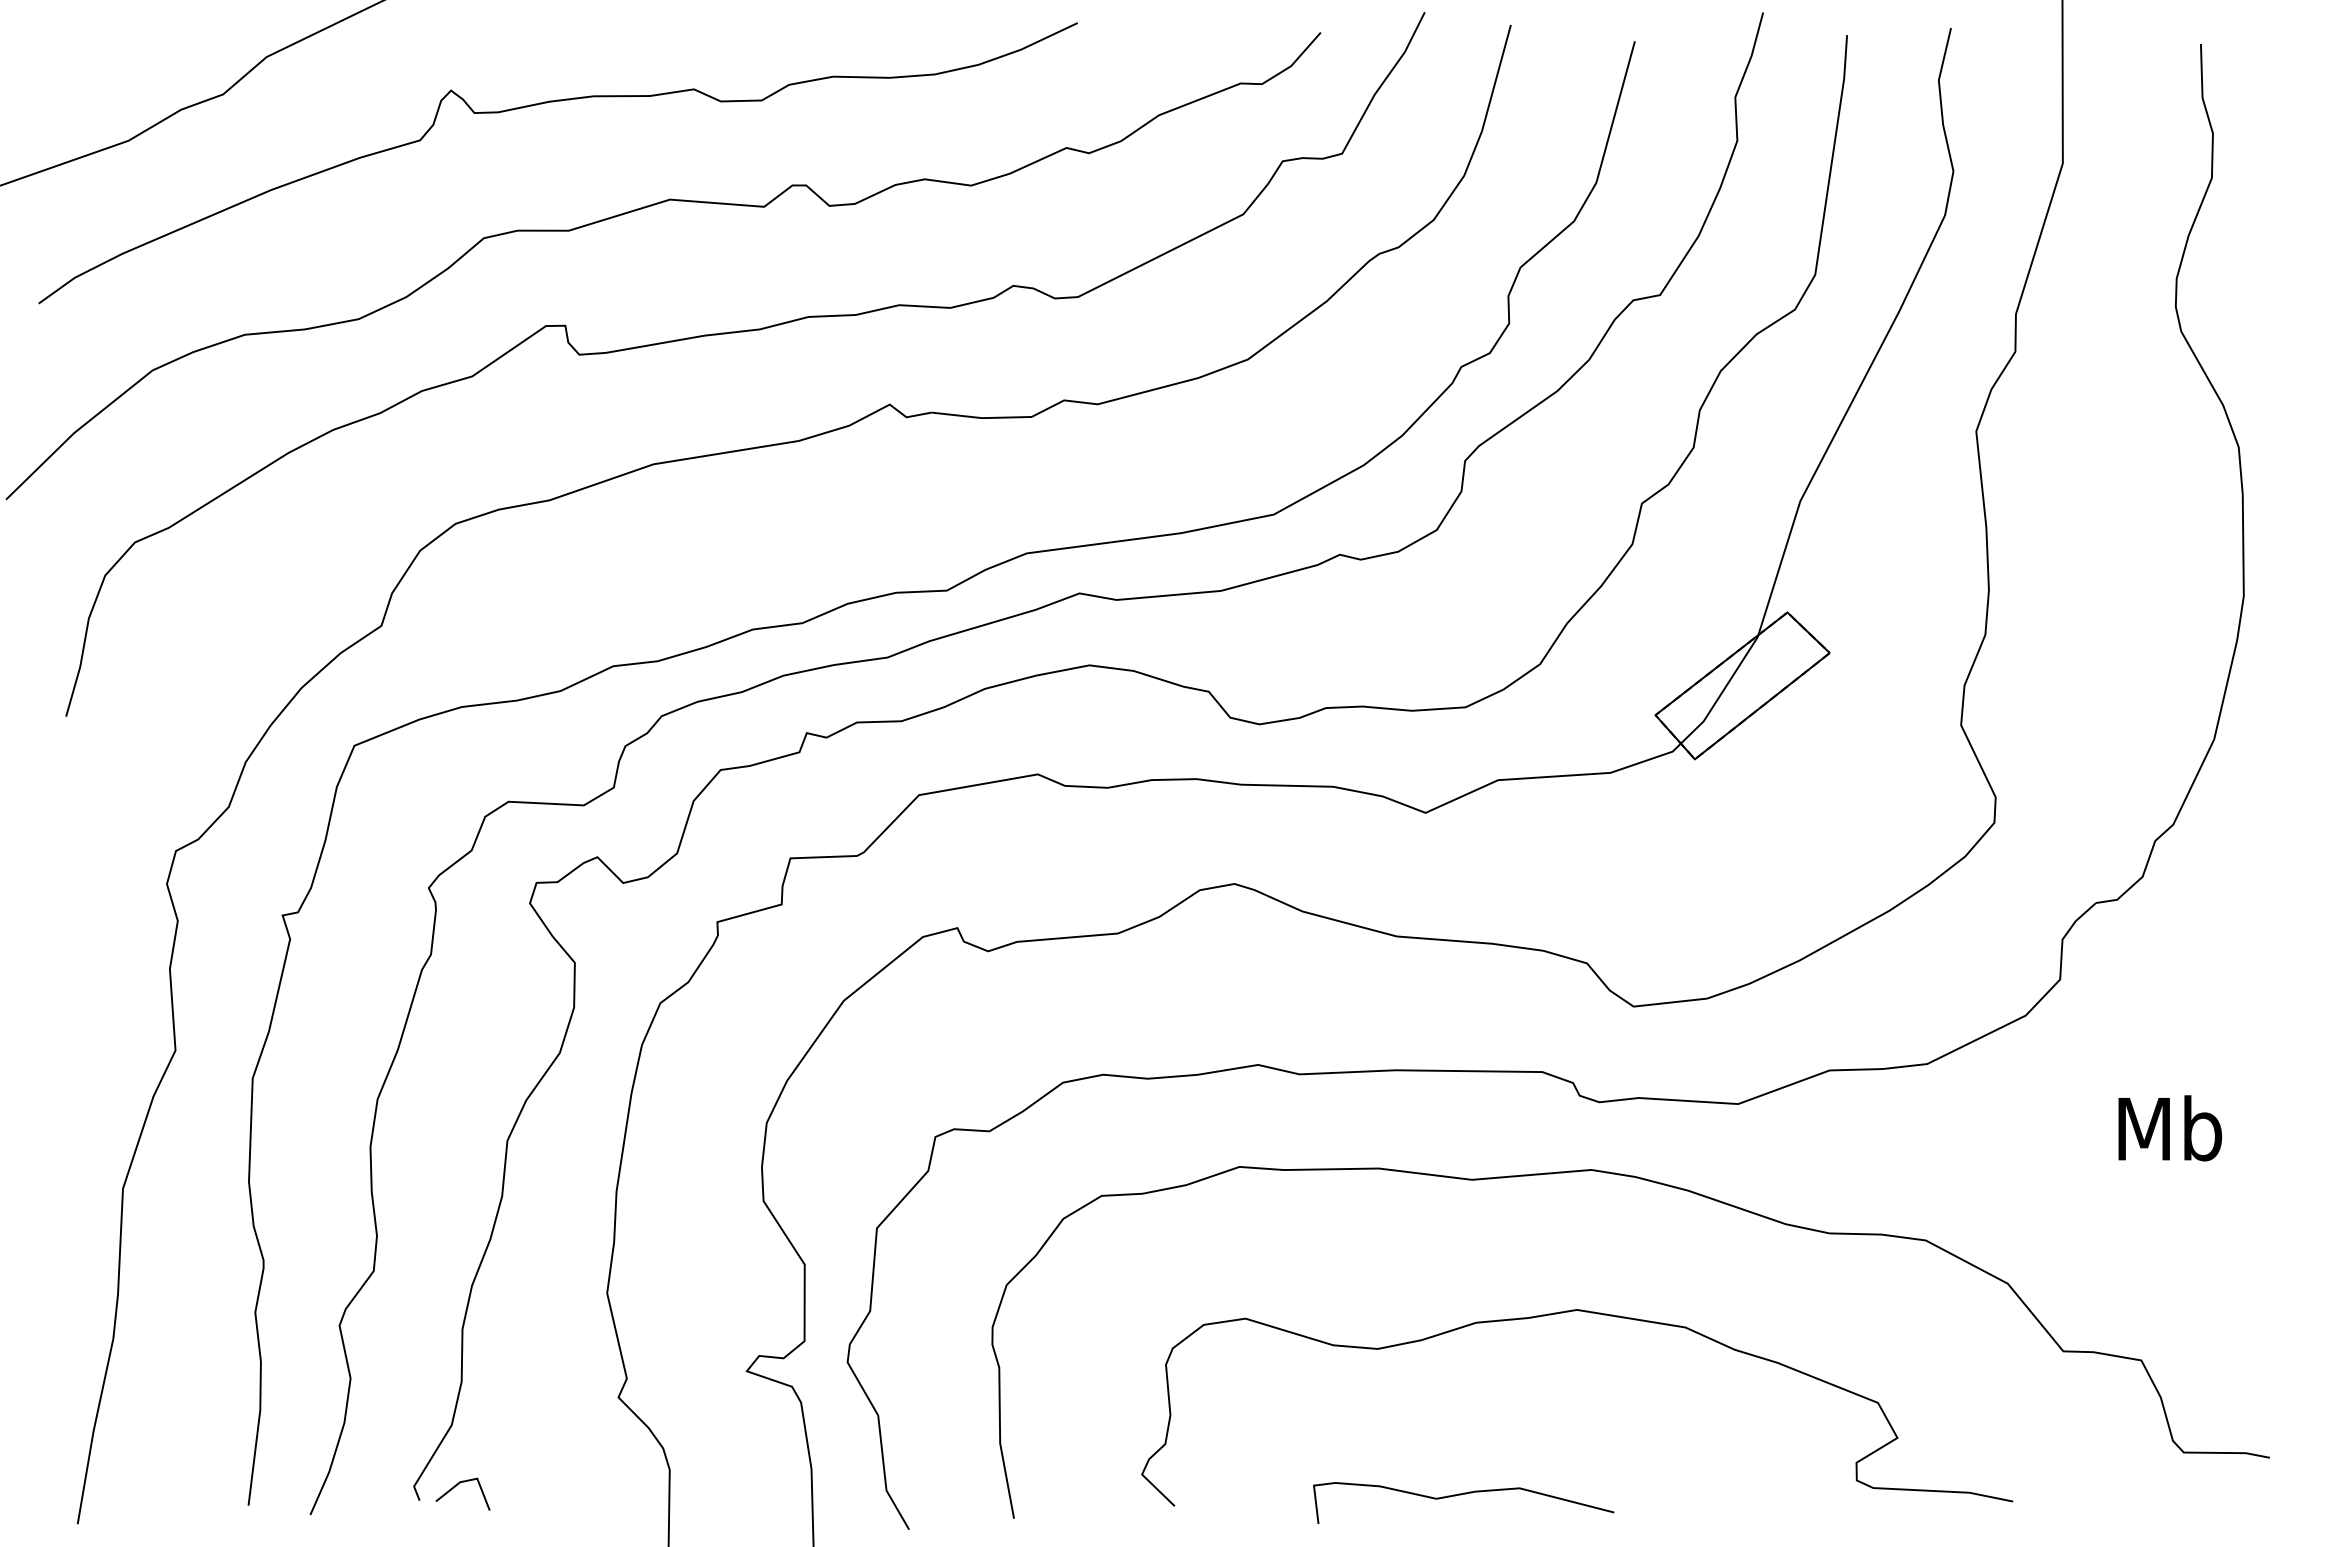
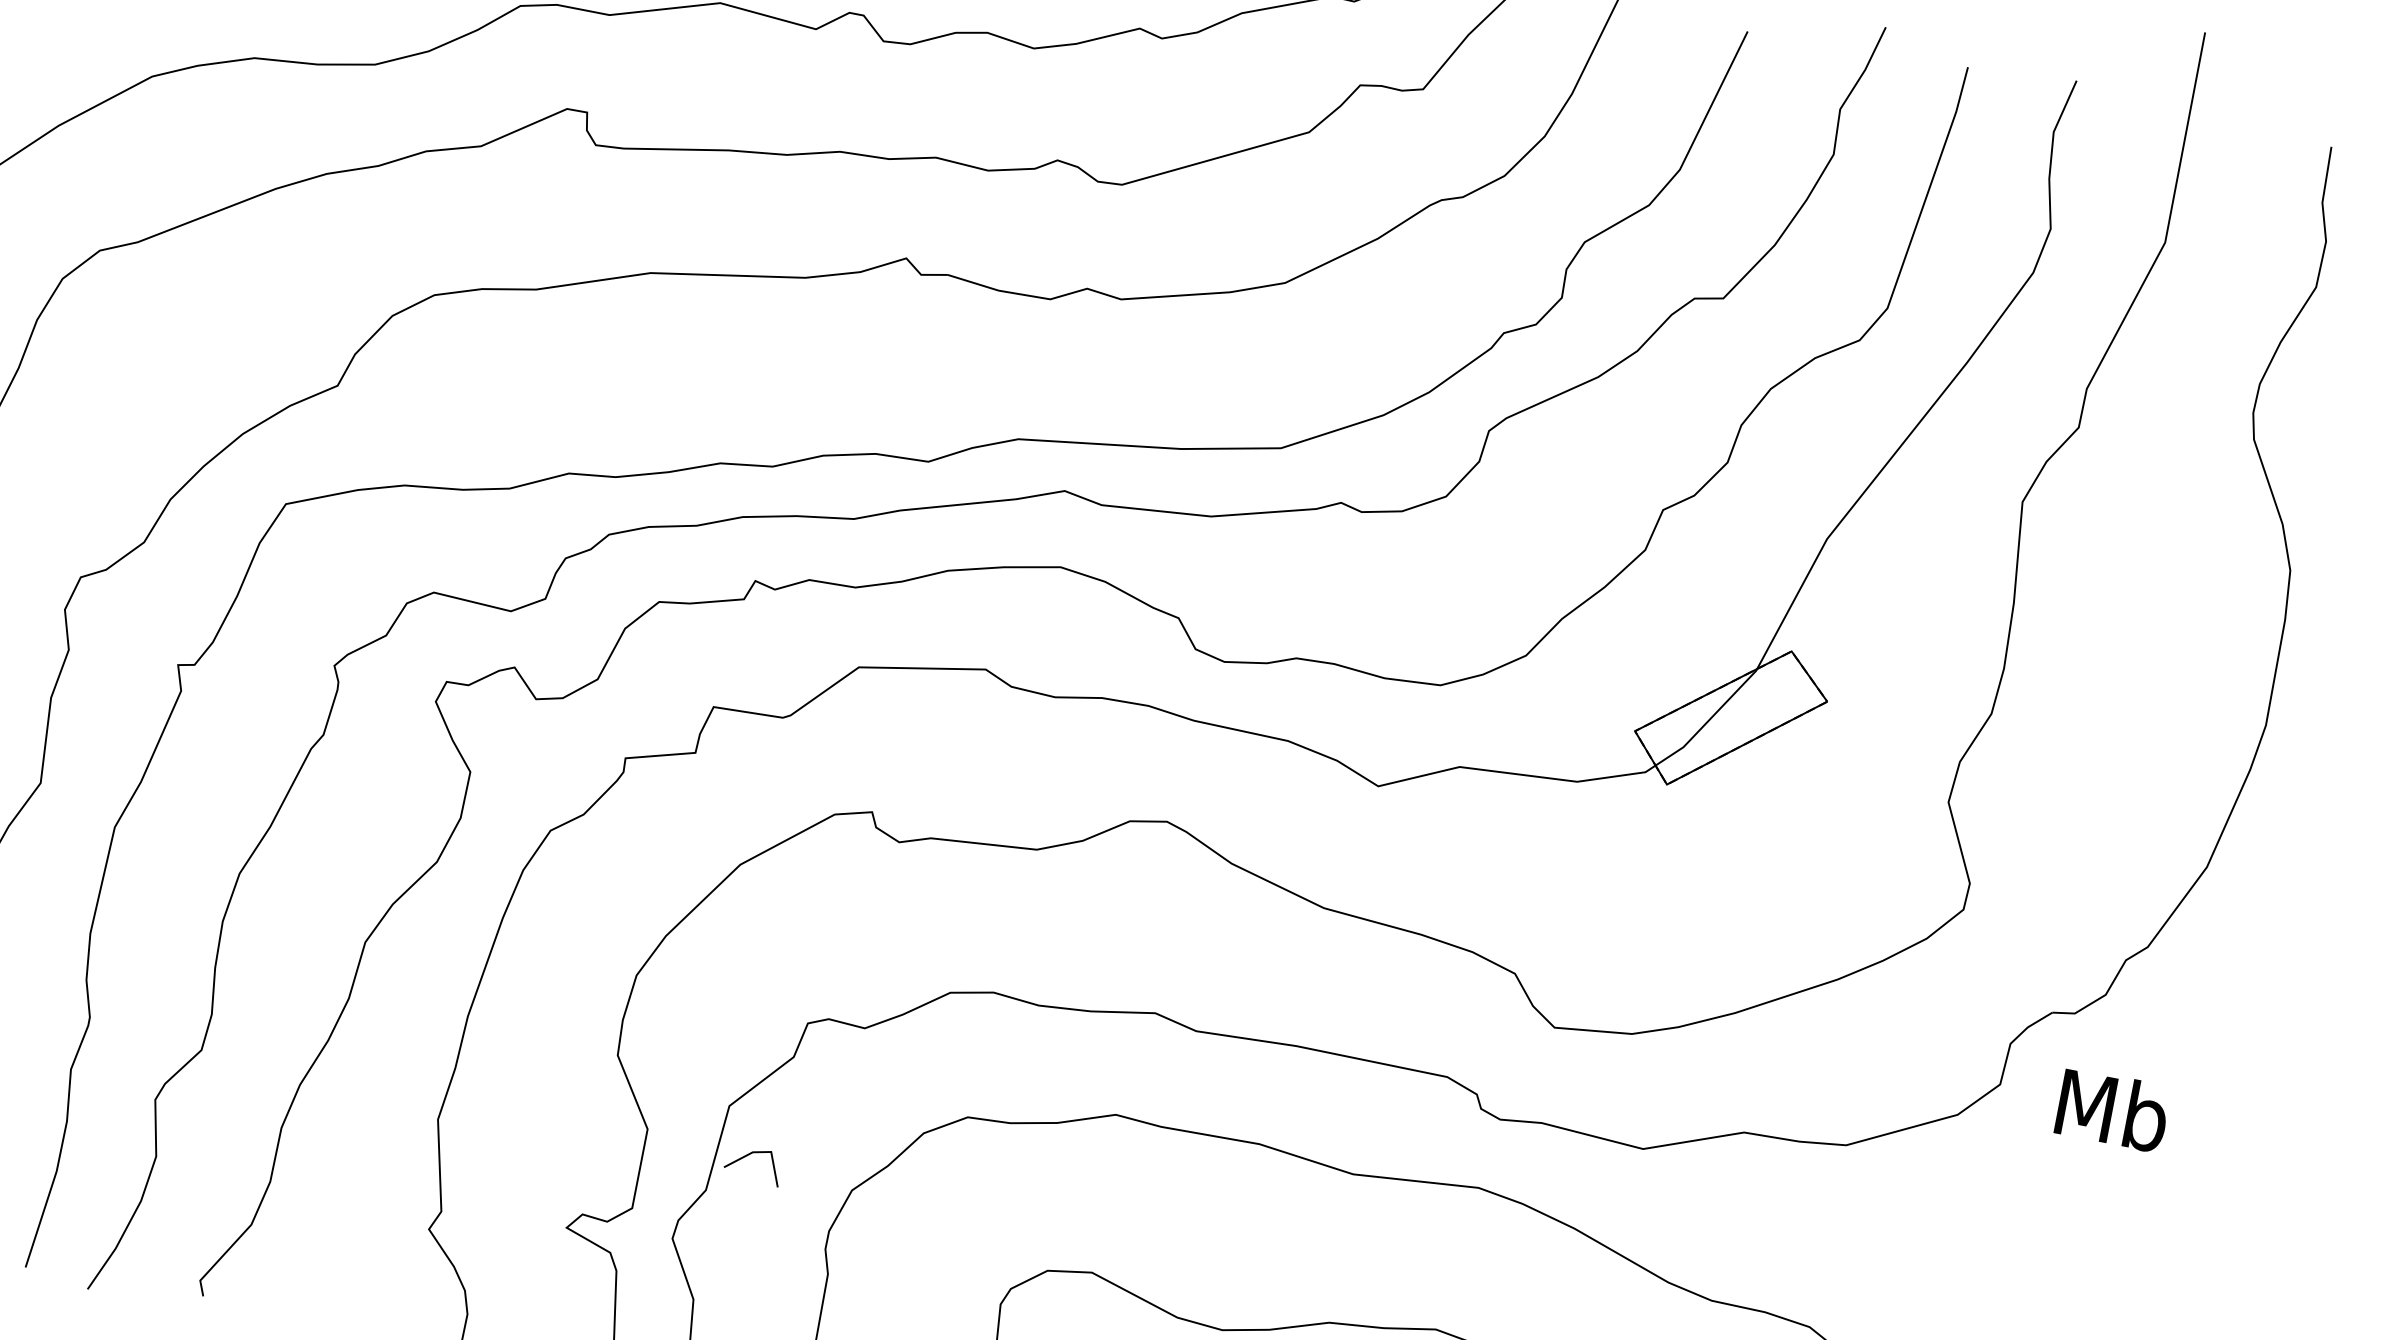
text: (2170, 1128) -> (2113, 1110), moved
line: (456, 1486) -> (748, 1155), moved

